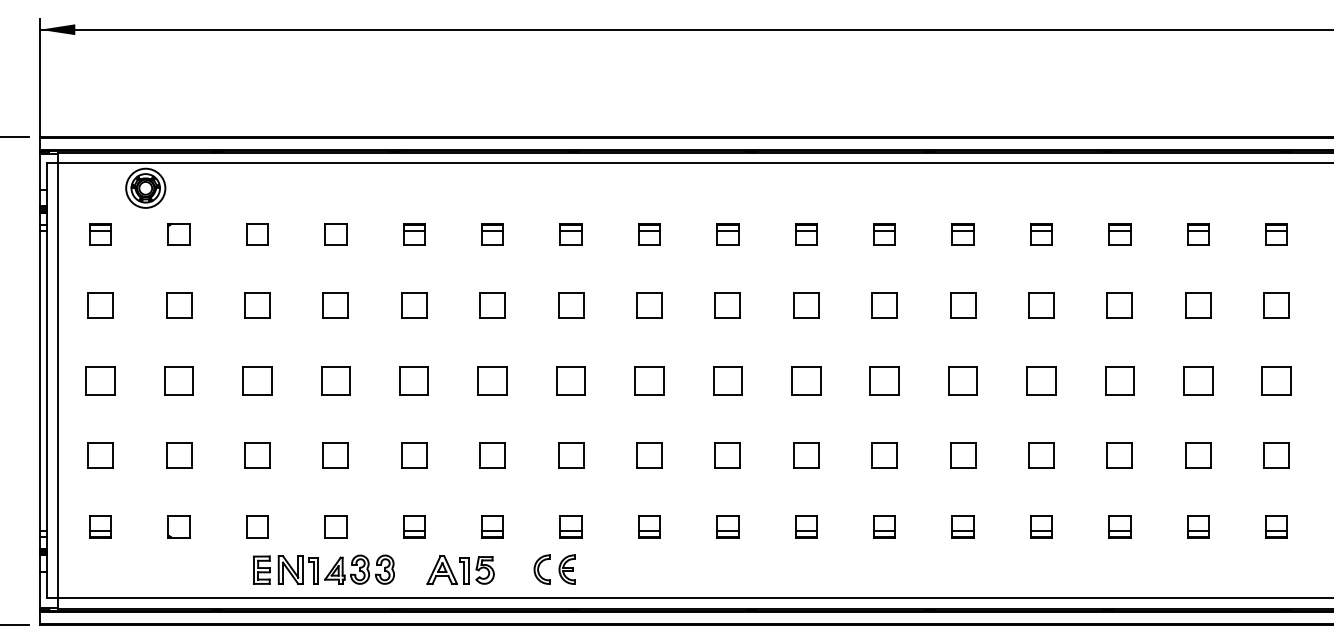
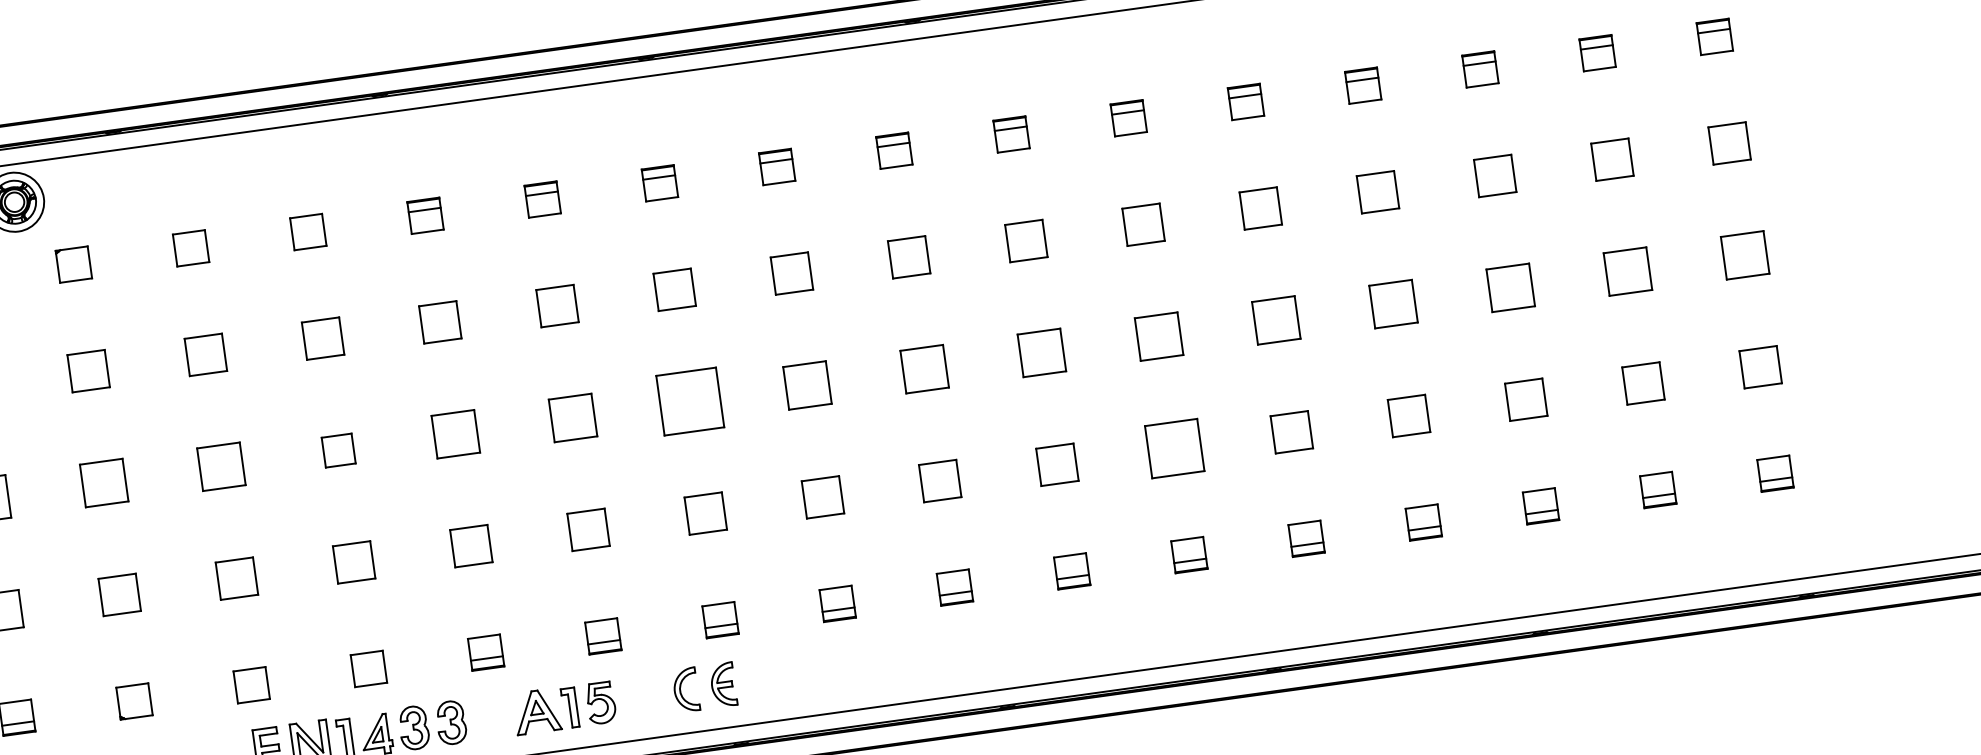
part: (335, 380) -> (338, 450), size x0.7
part: (570, 380) -> (689, 401), size x1.4
part: (884, 455) -> (1174, 448), size x1.4

